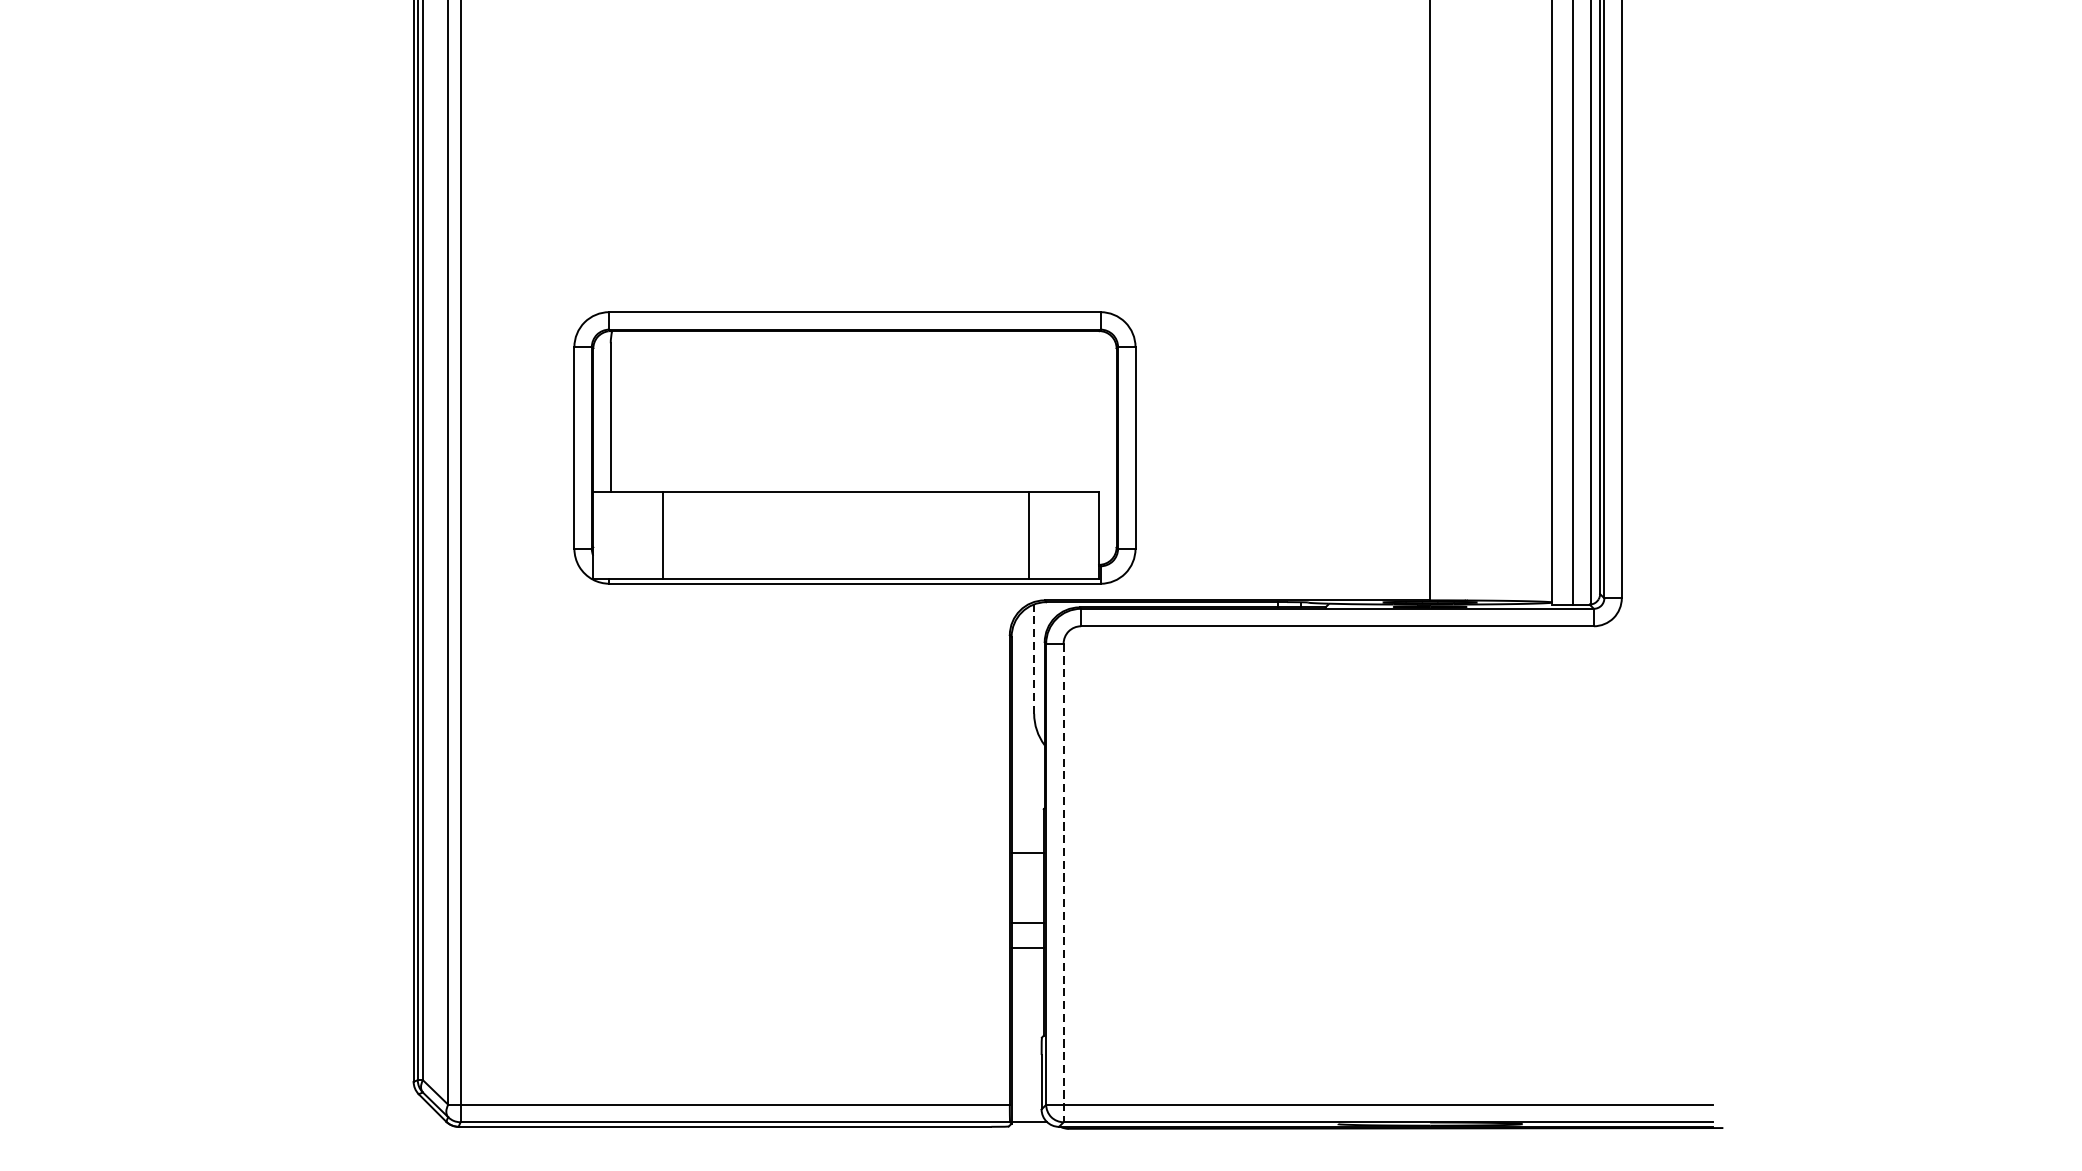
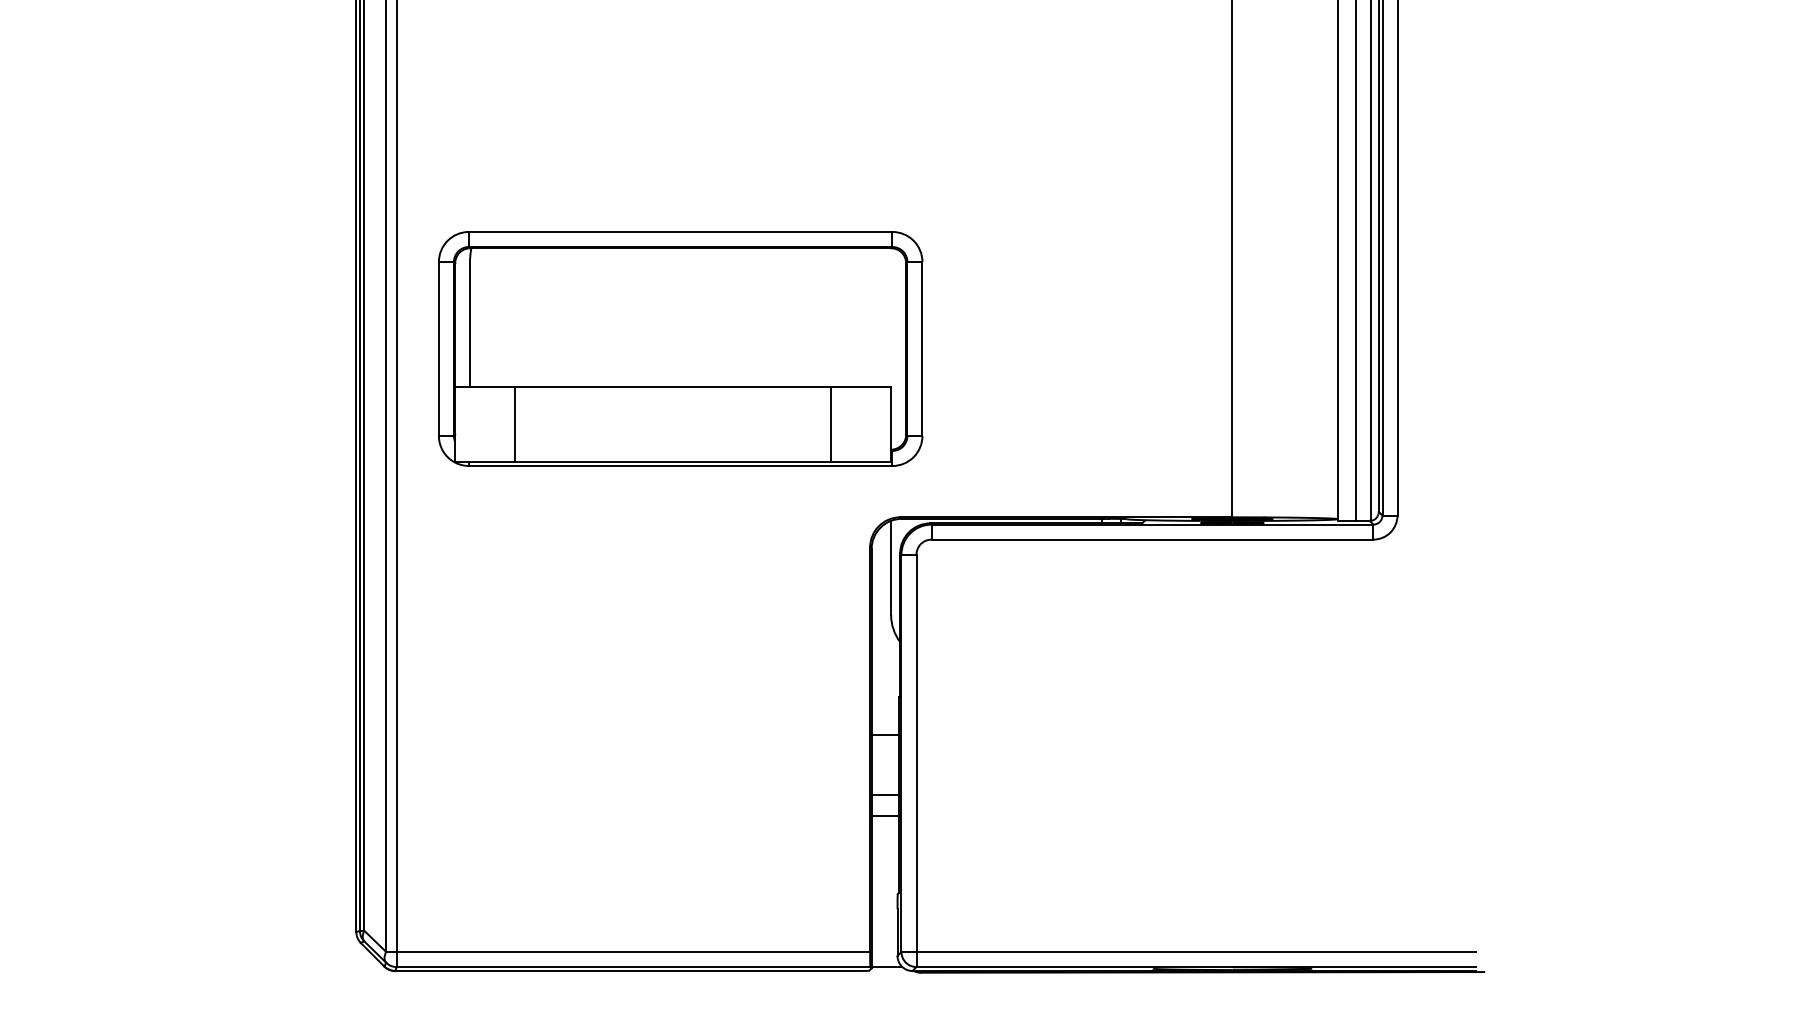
part: (854, 447) -> (680, 348), moved
line: (1034, 658) -> (891, 567), dashed -> solid
line: (1063, 883) -> (916, 761), dashed -> solid

